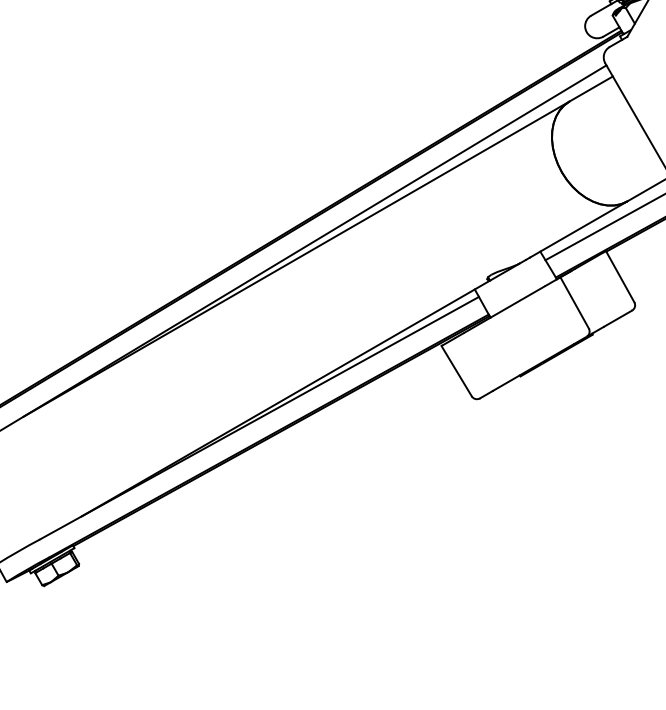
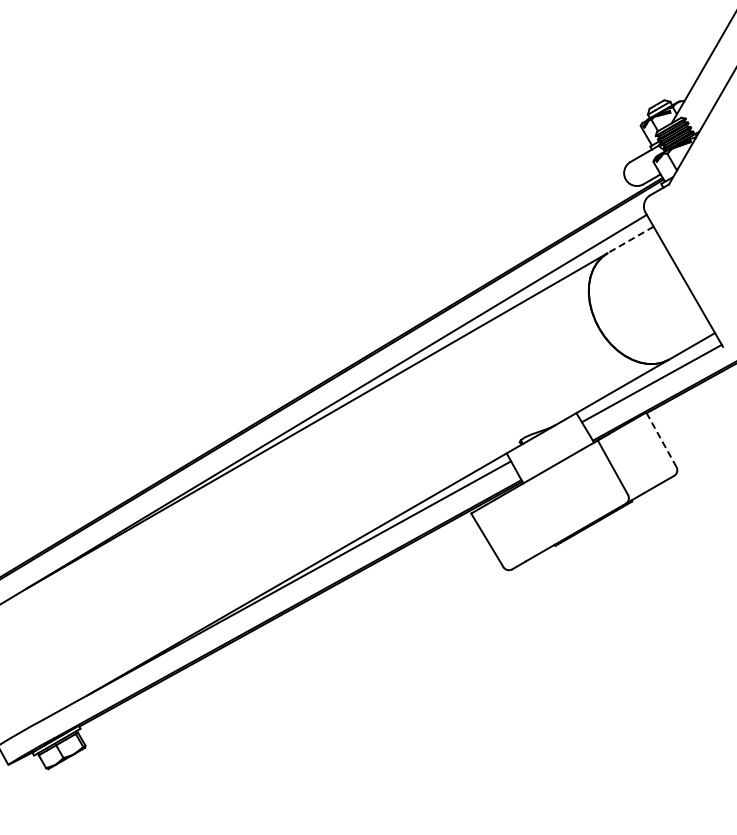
line: (591, 88) -> (630, 239), solid -> dashed
line: (620, 276) -> (661, 439), solid -> dashed

